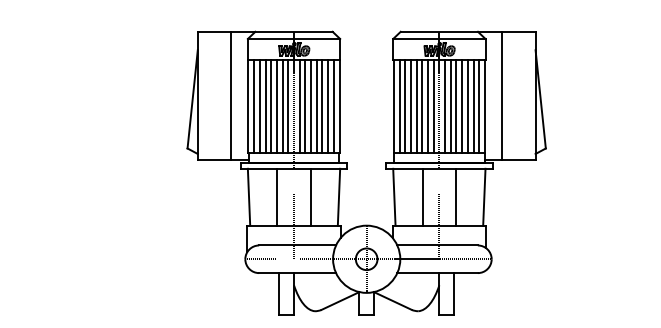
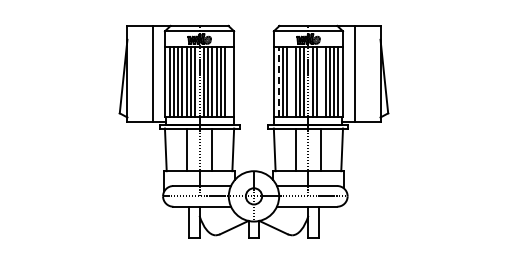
line: (333, 105) -> (229, 81), removed
line: (416, 105) -> (291, 81), removed
line: (456, 105) -> (321, 81), removed
line: (399, 107) -> (278, 82), solid -> dashed

